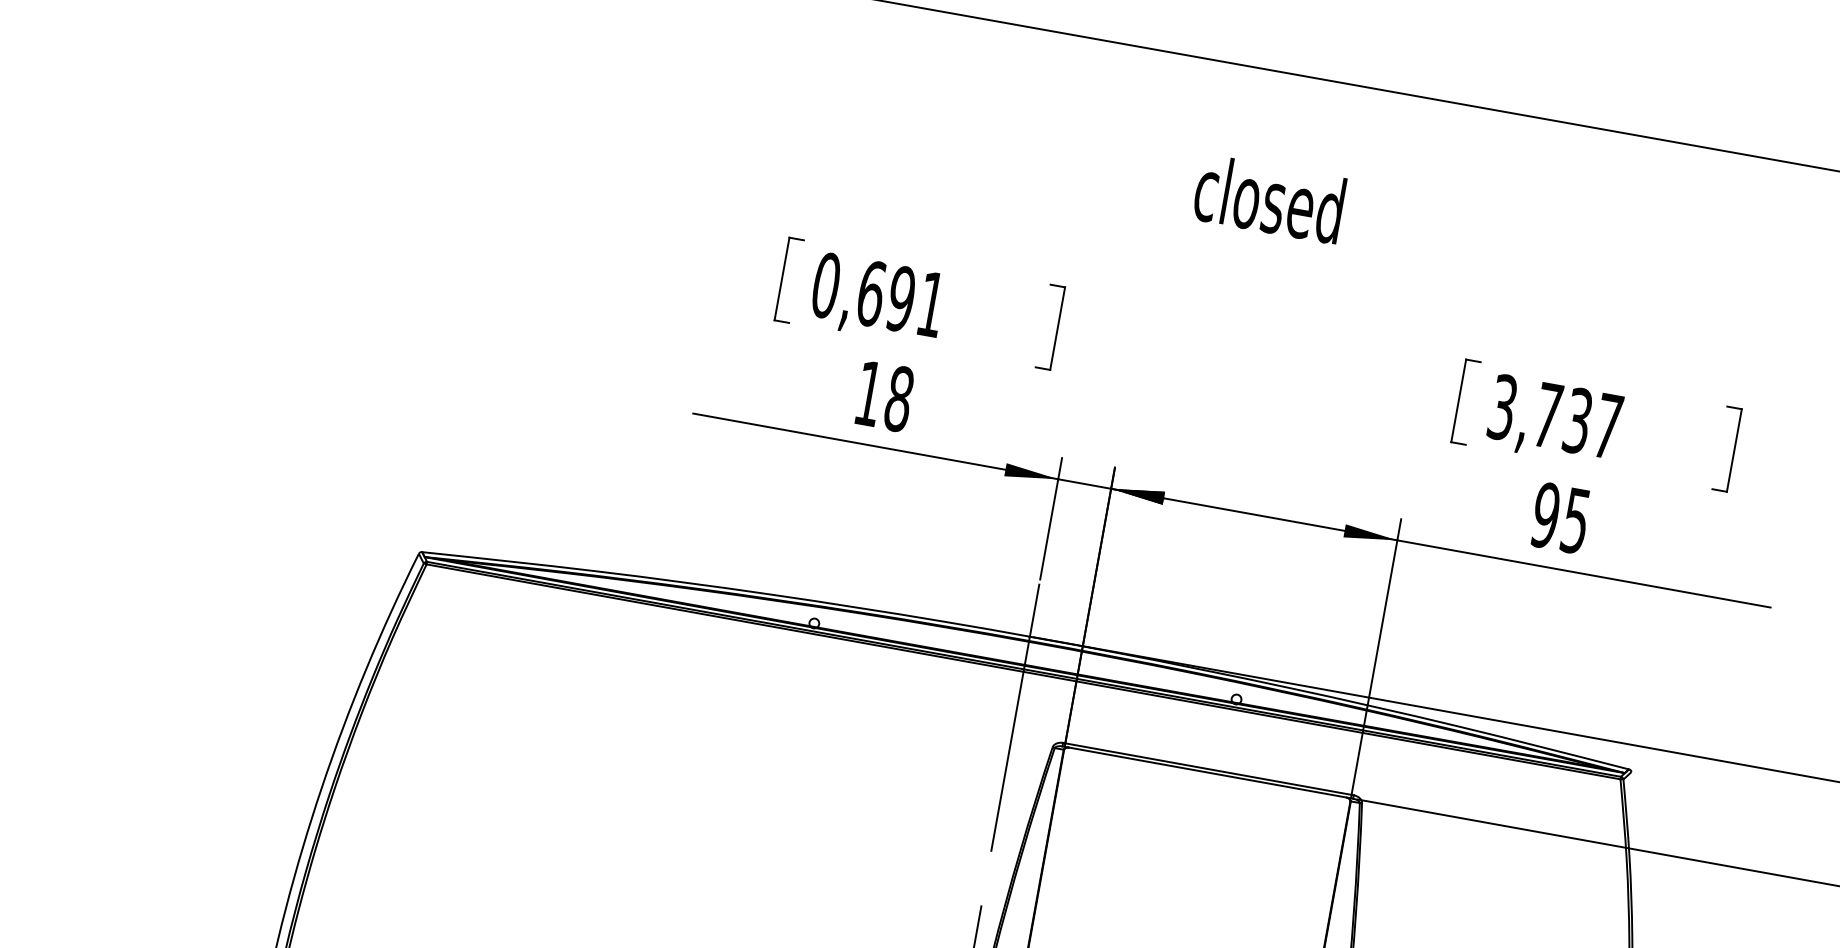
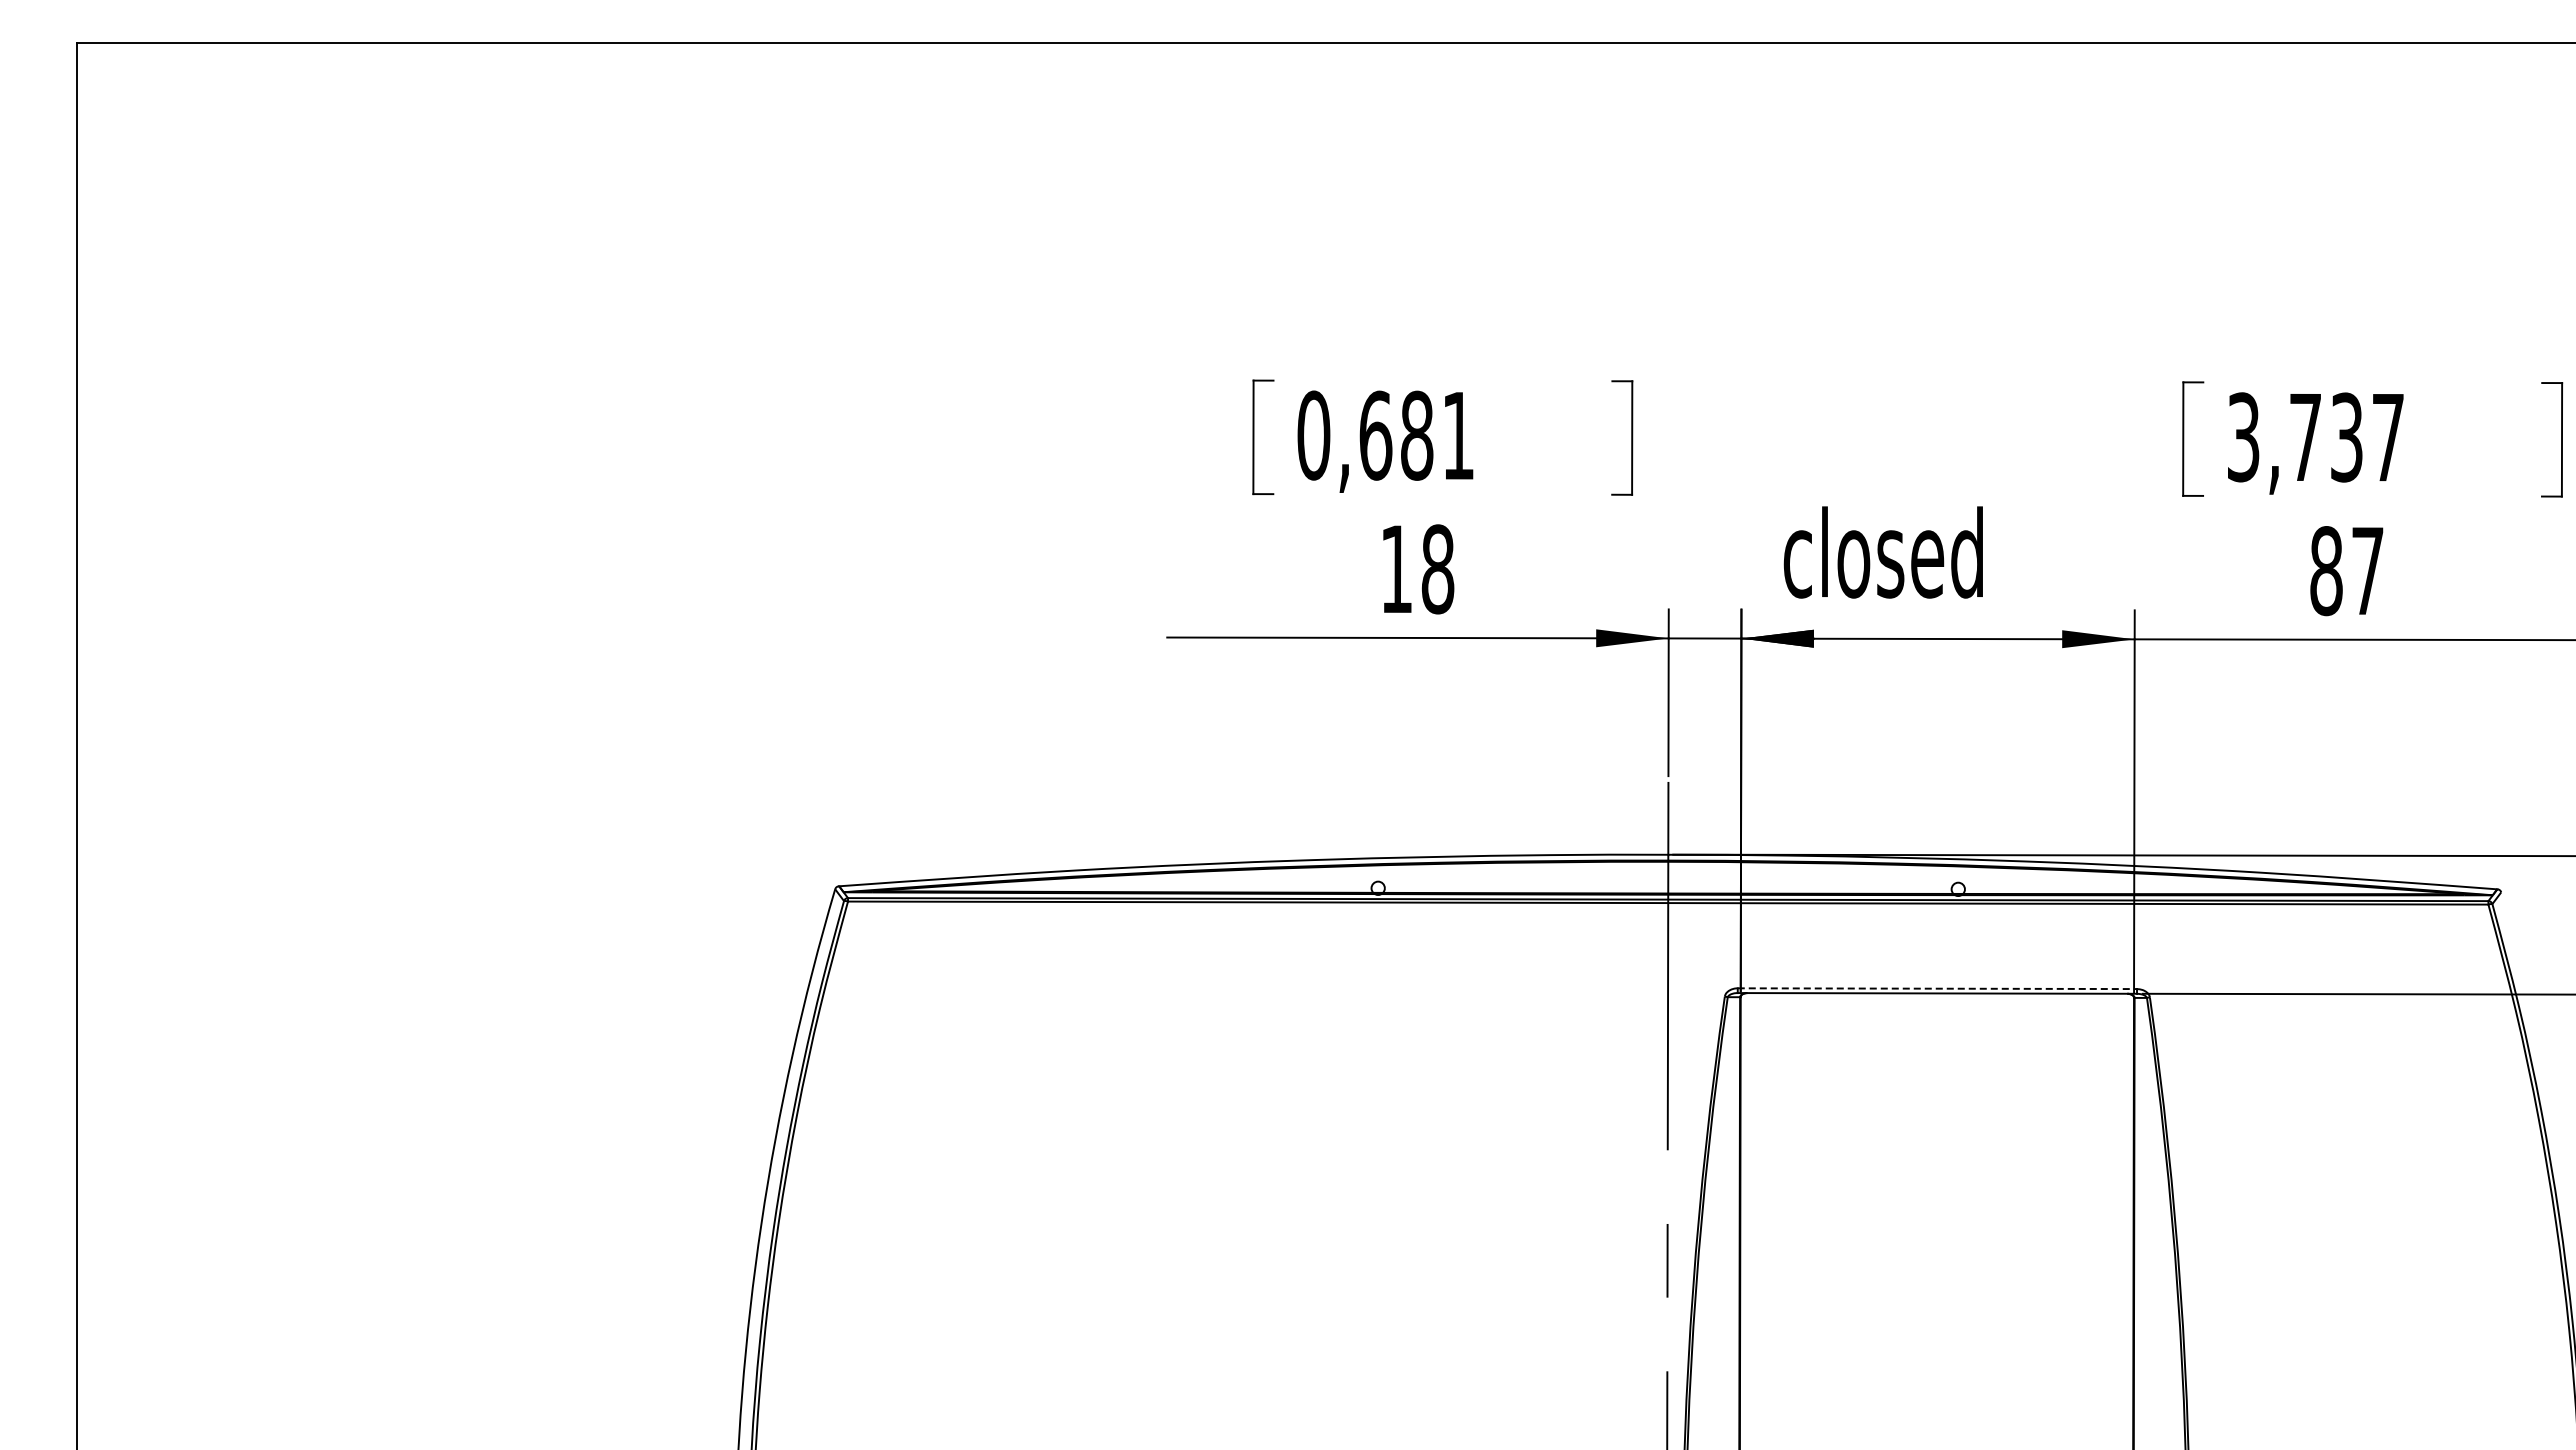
text: (1268, 199) -> (1882, 552), moved
text: (900, 298) -> (1416, 435), 0,691 -> 0,681
text: (1560, 518) -> (2346, 571), 95 -> 87
line: (1208, 768) -> (1937, 988), solid -> dashed

